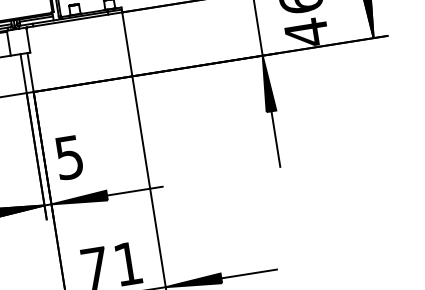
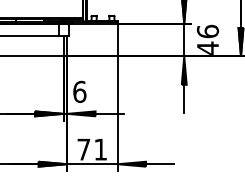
text: (68, 156) -> (79, 91), 5 -> 6

